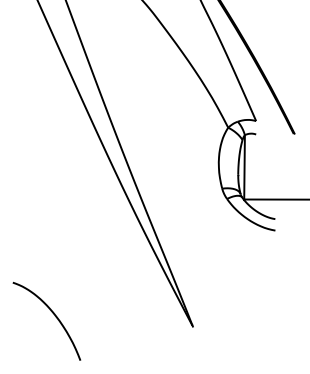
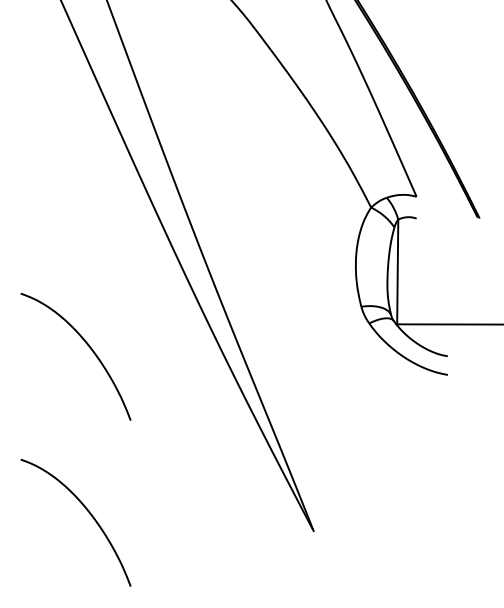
curve: (55, 215) -> (90, 350), added

